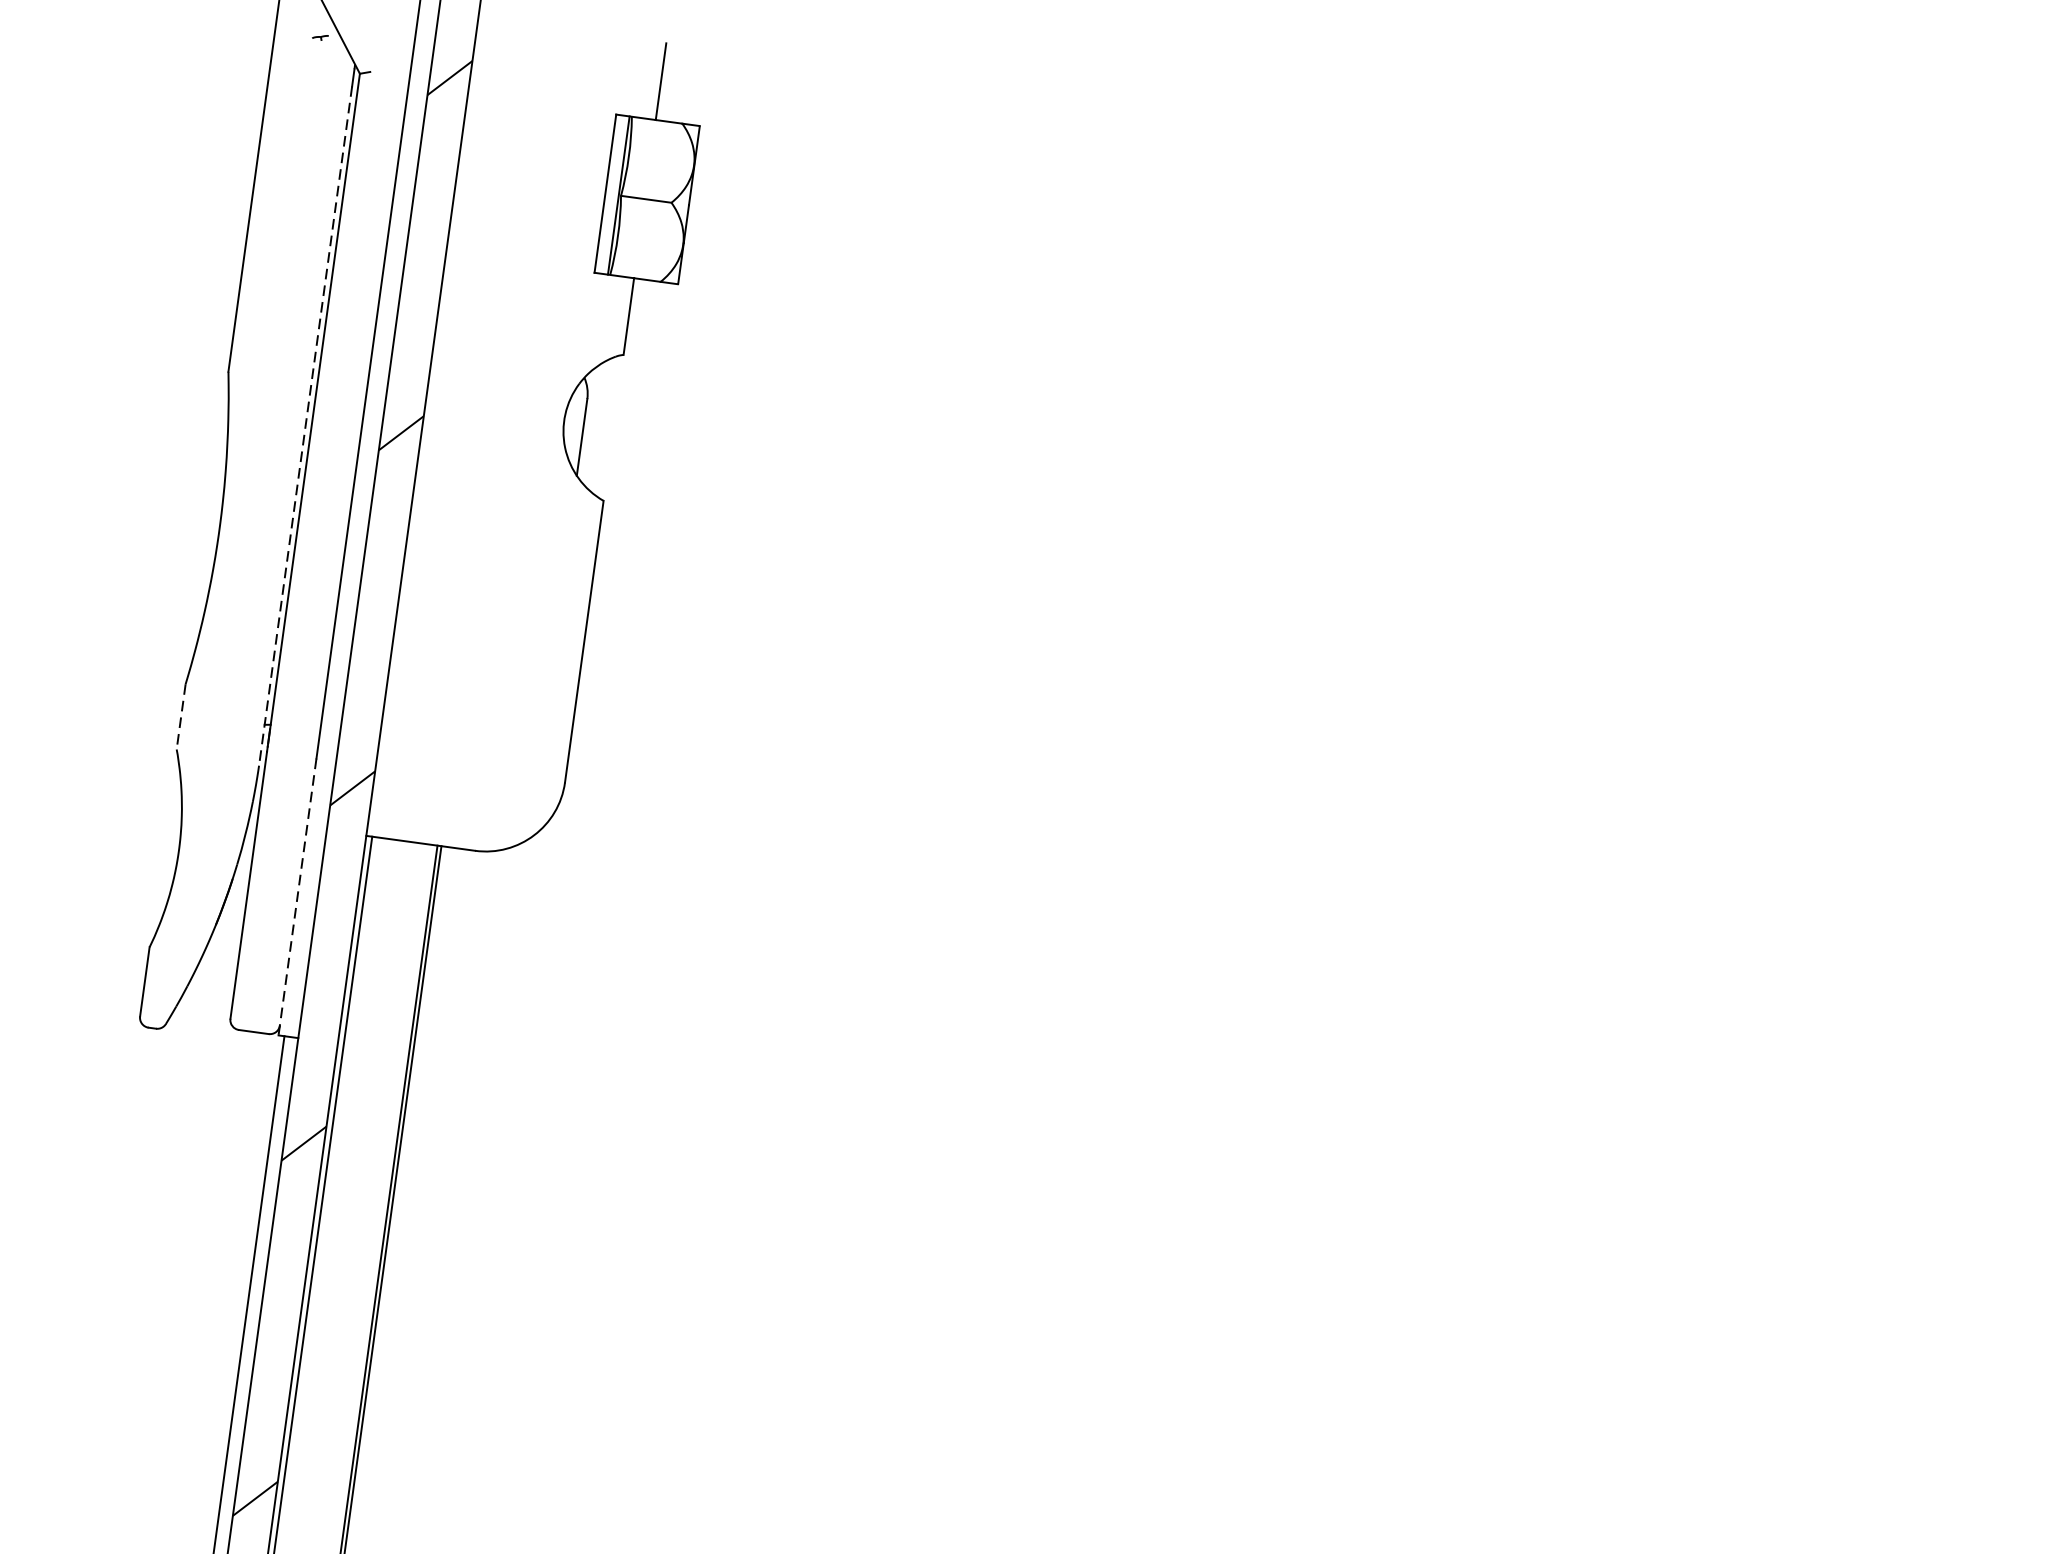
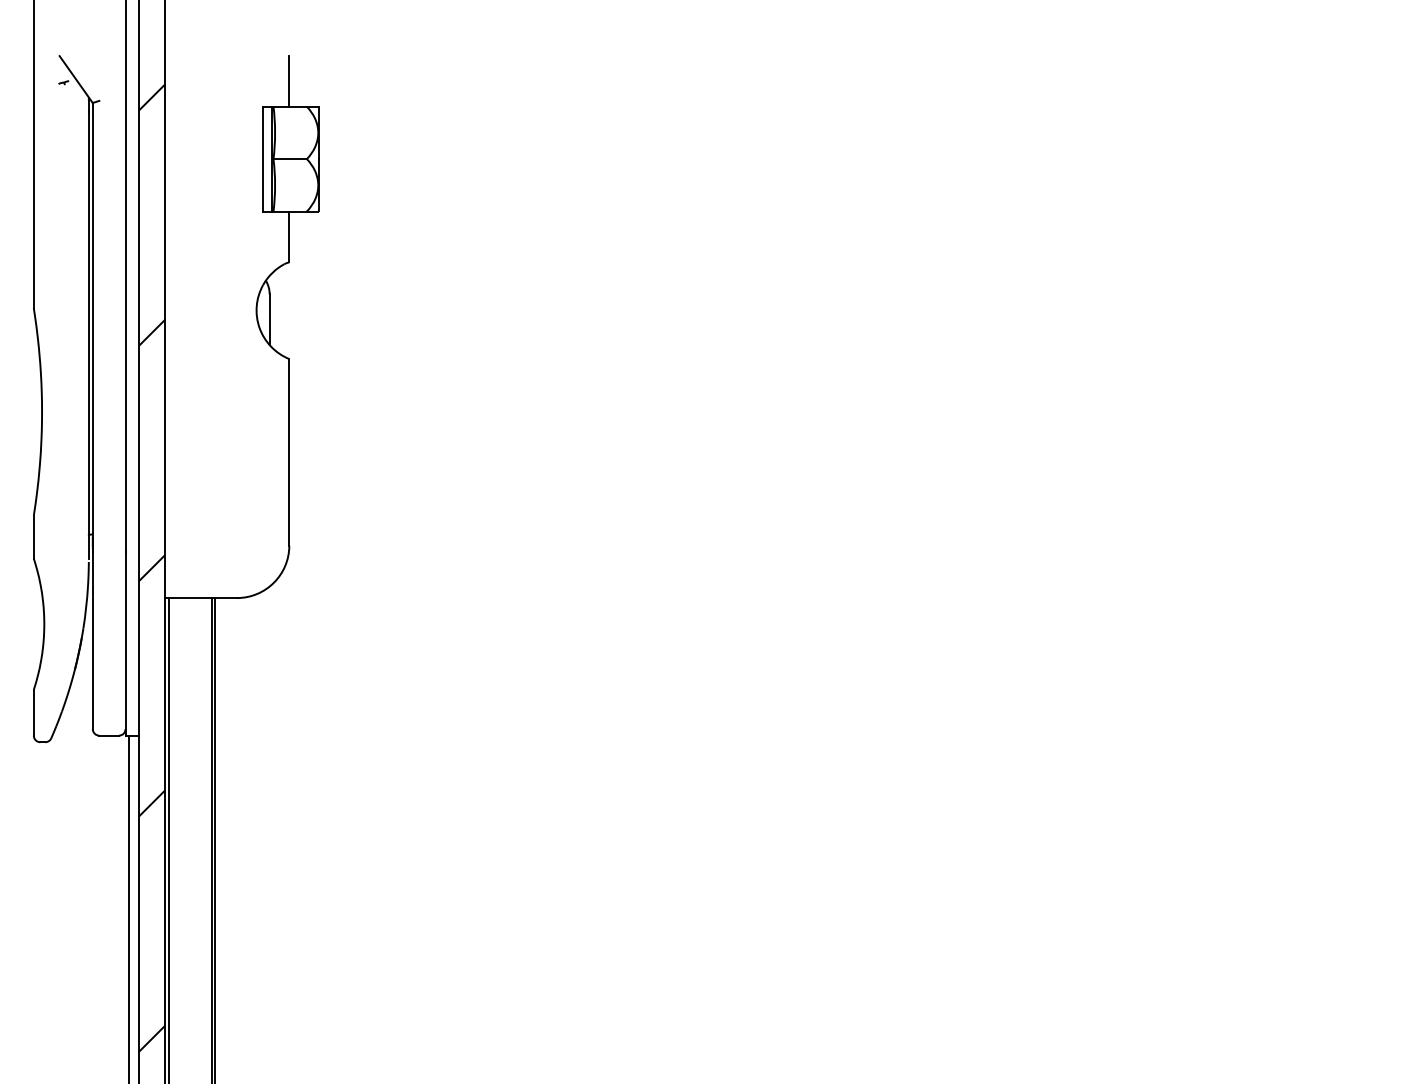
line: (305, 422) -> (88, 334), dashed -> solid
line: (180, 717) -> (33, 537), dashed -> solid
line: (297, 896) -> (125, 643), dashed -> solid

